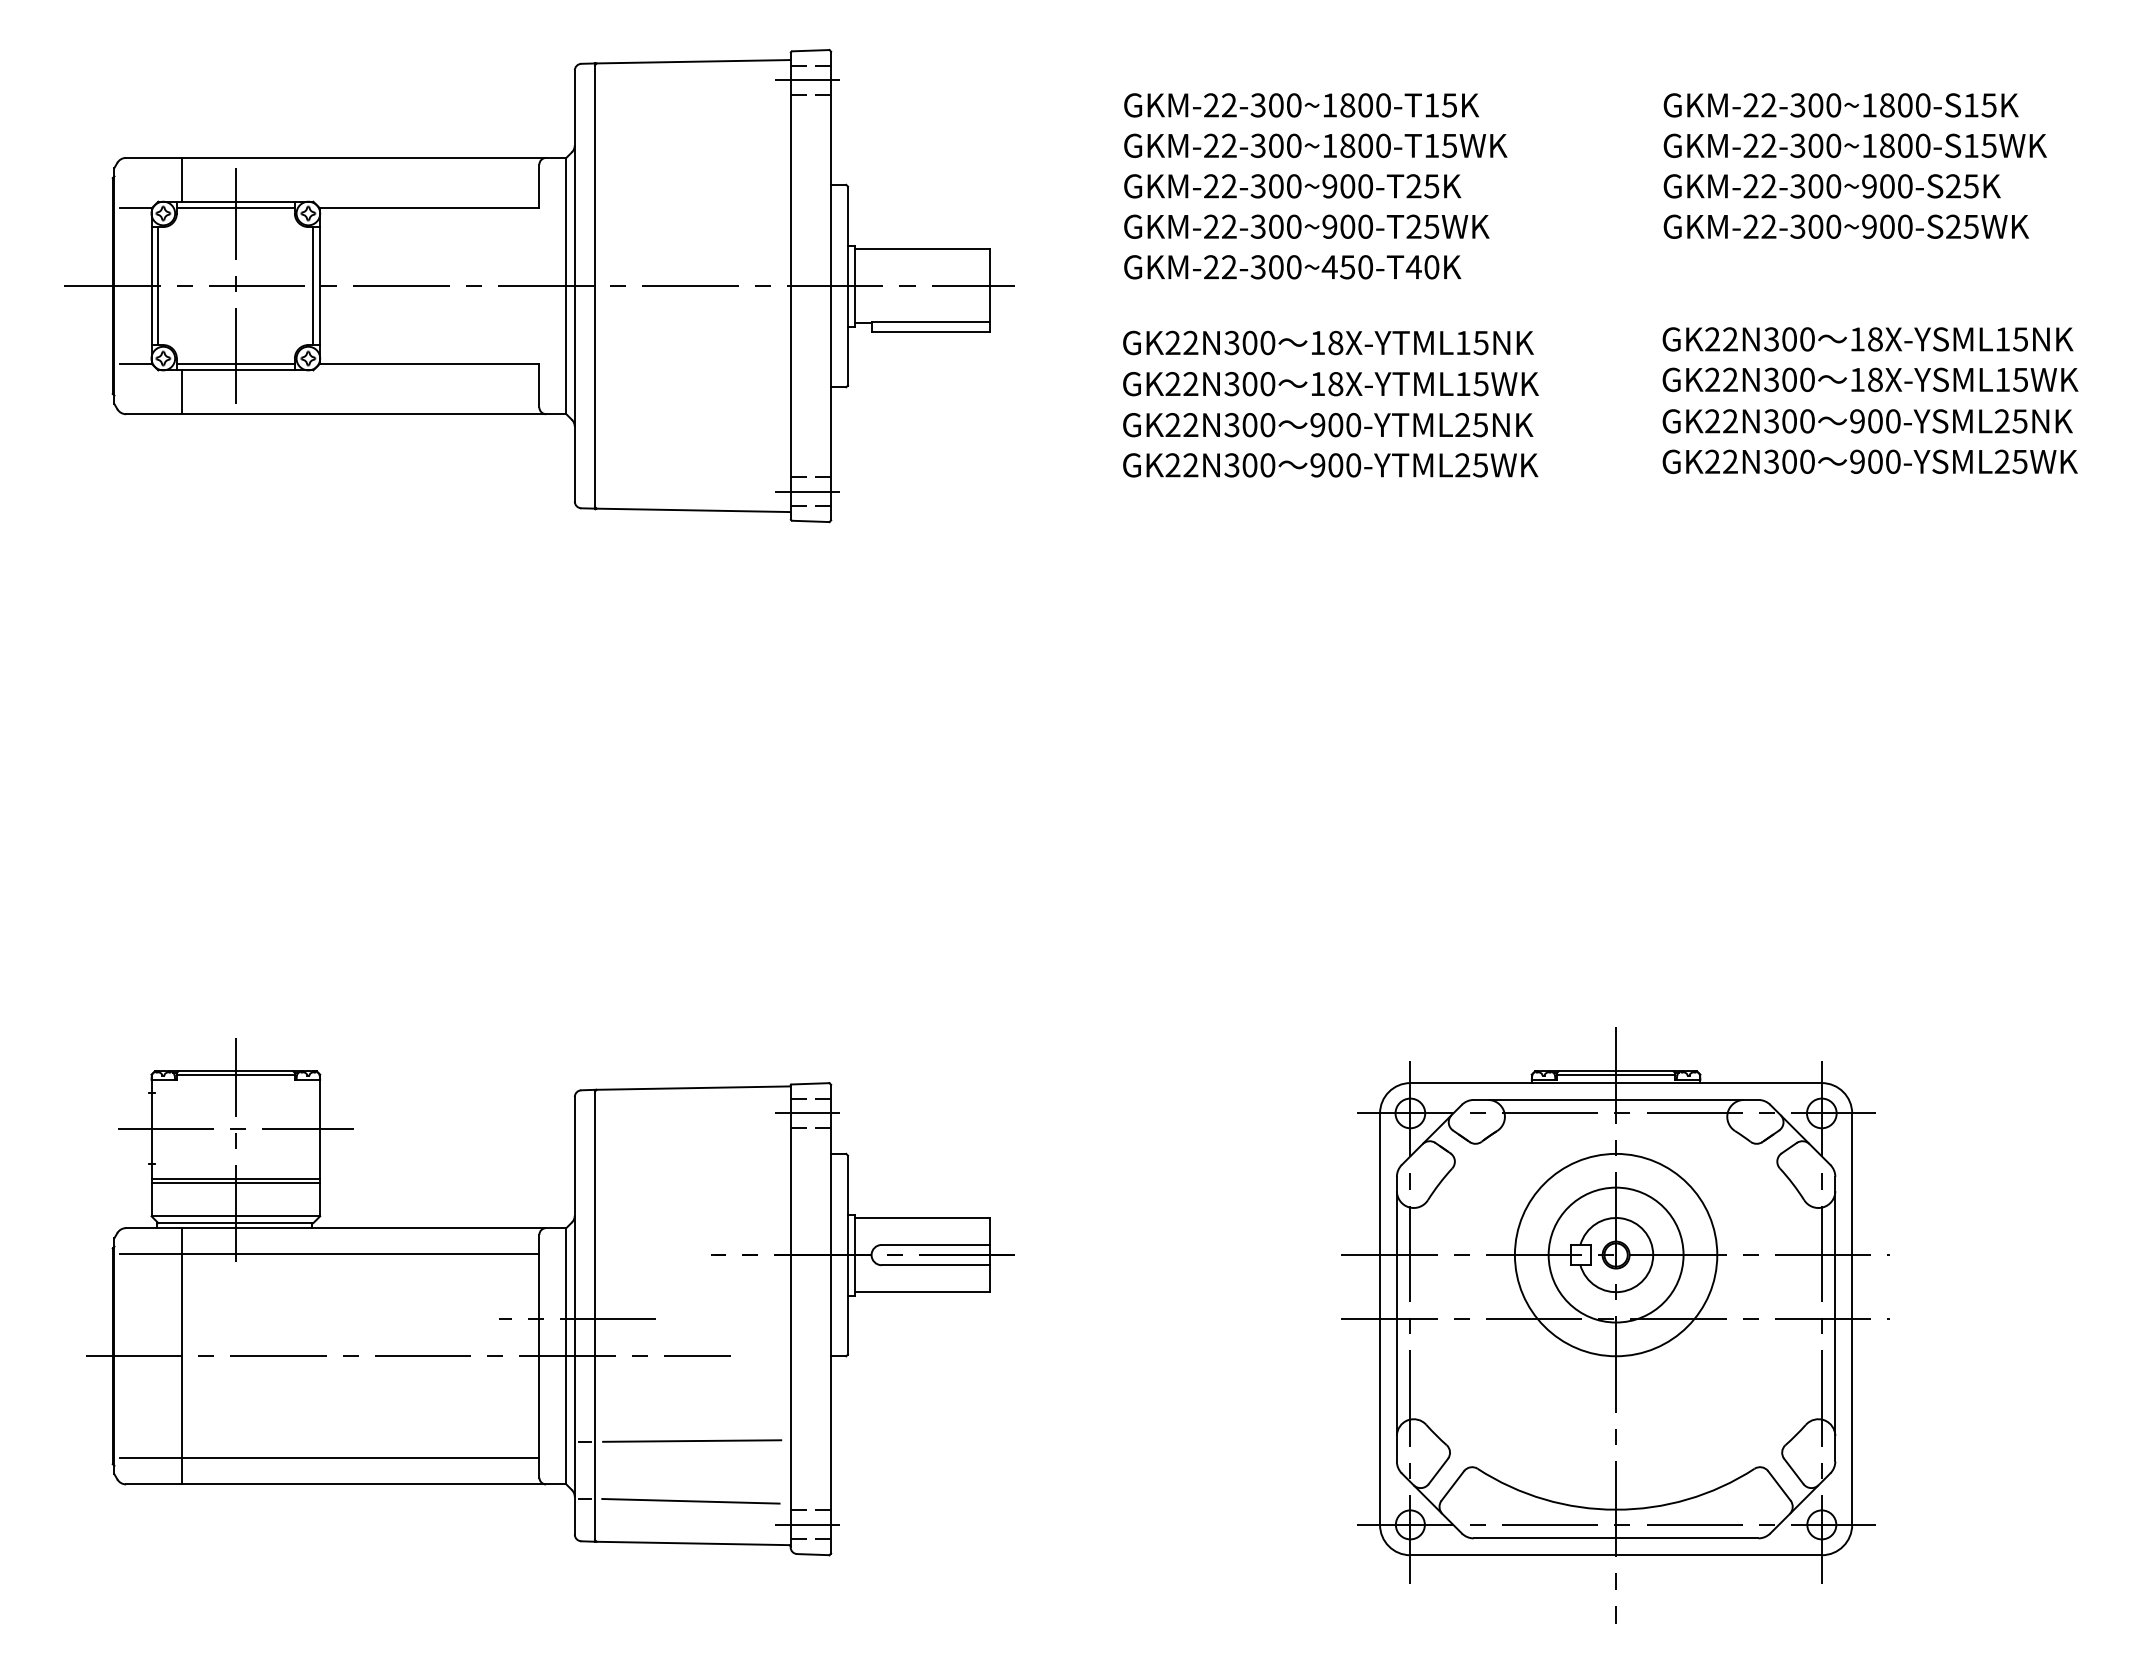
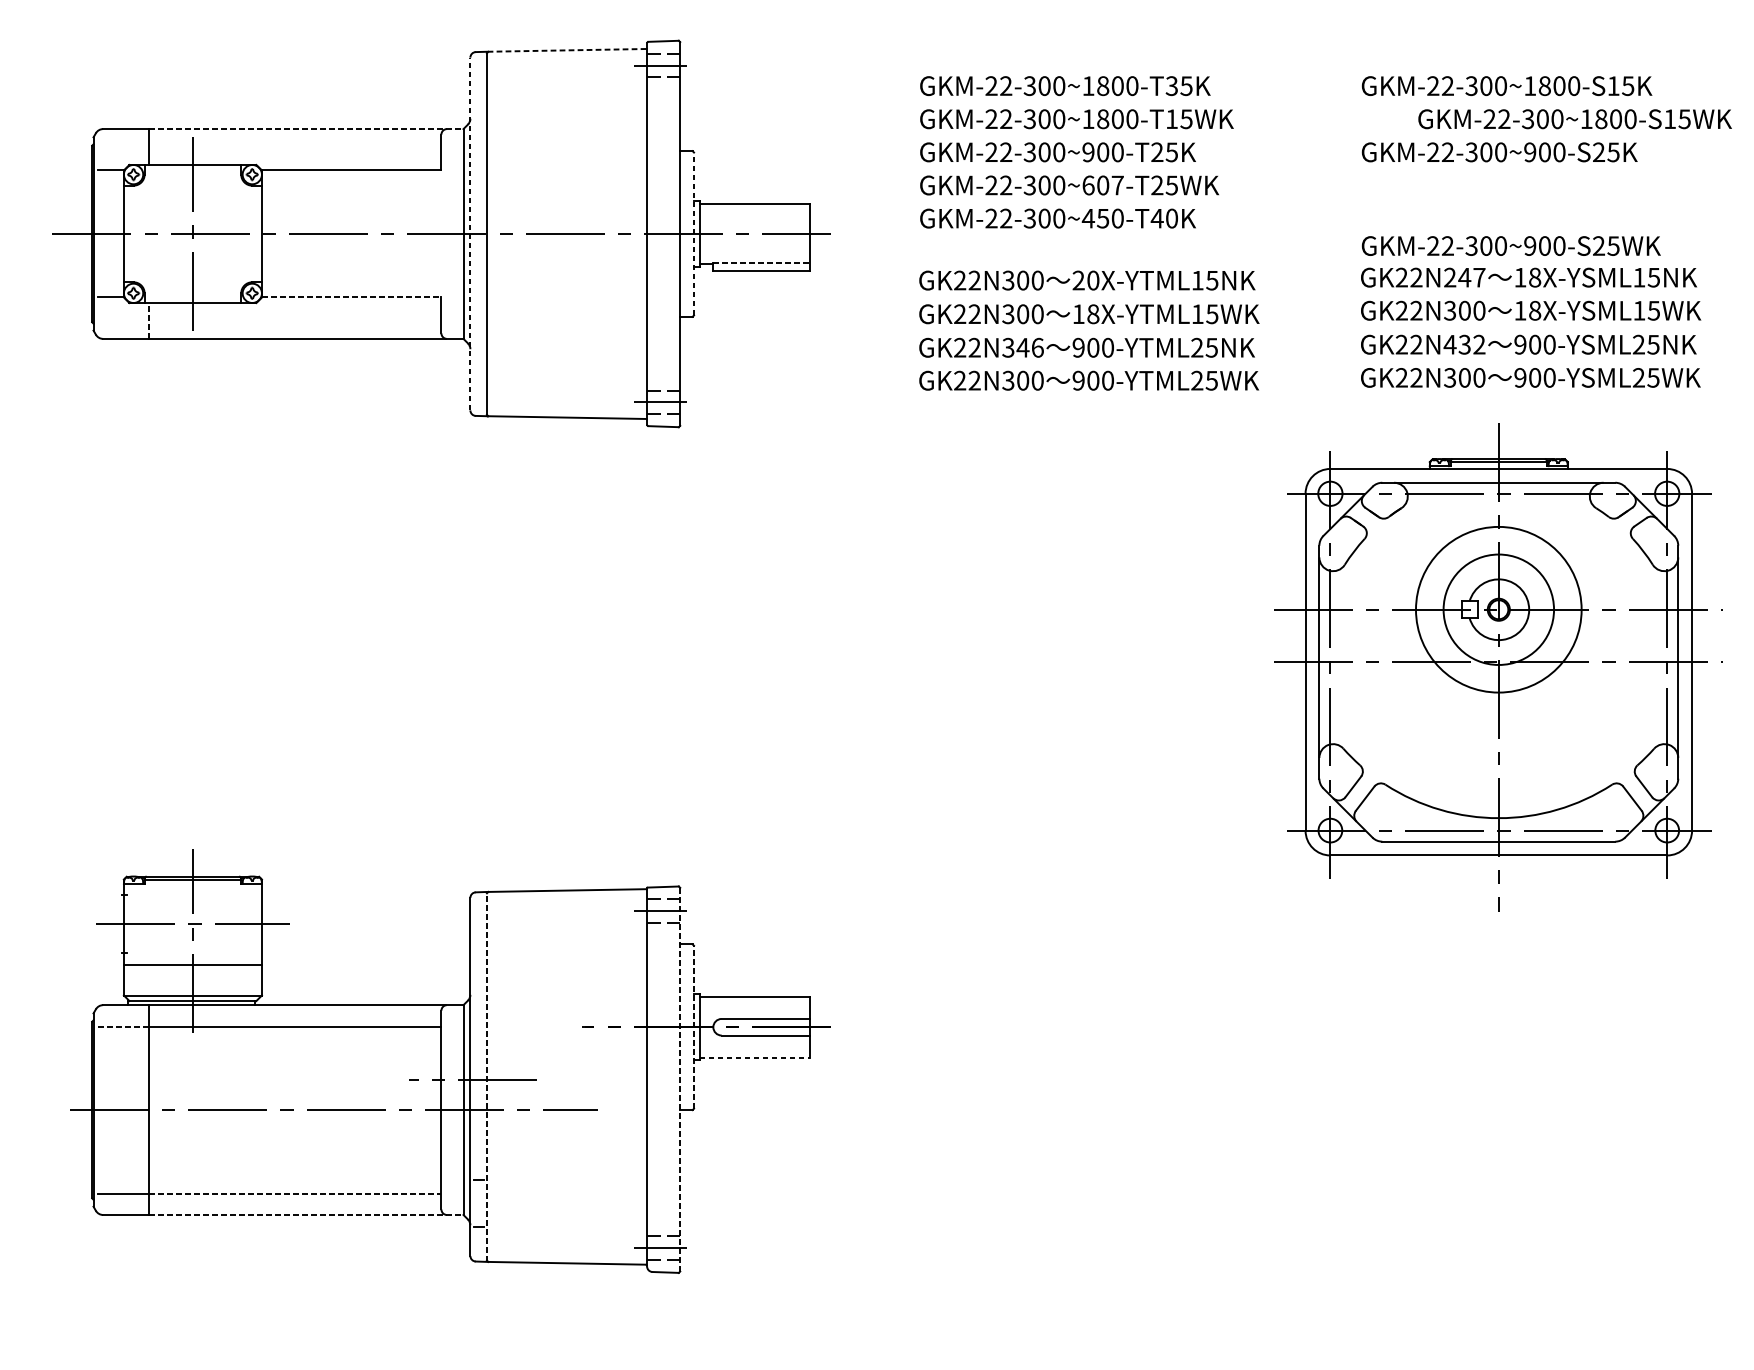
line: (693, 61) -> (567, 50), solid -> dashed
text: (1431, 105) -> (1171, 86), GKM-22-300~1800-T15K -> GKM-22-300~1800-T35K
text: (1854, 145) -> (1574, 118), moved
line: (374, 157) -> (306, 128), solid -> dashed
line: (235, 208) -> (192, 170), removed
text: (1347, 226) -> (1102, 185), GKM-22-300~900-T25WK -> GKM-22-300~607-T25WK
text: (1845, 226) -> (1510, 245), moved
line: (574, 285) -> (470, 233), solid -> dashed
line: (847, 285) -> (693, 233), solid -> dashed
line: (158, 286) -> (129, 234), removed
line: (313, 286) -> (256, 234), removed
line: (931, 321) -> (762, 263), solid -> dashed
text: (1789, 339) -> (1464, 277), GK22N300 -> GK22N247
text: (1326, 342) -> (1085, 280), 18X-YTML15NK -> 20X-YTML15NK
line: (235, 363) -> (192, 297), removed
line: (429, 363) -> (351, 297), solid -> dashed
line: (181, 392) -> (148, 321), solid -> dashed
text: (1788, 421) -> (1463, 344), GK22N300 -> GK22N432
text: (1258, 425) -> (1030, 348), GK22N300 -> GK22N346
line: (235, 1182) -> (192, 967), removed
line: (151, 1254) -> (123, 1026), solid -> dashed
line: (847, 1254) -> (693, 1026), solid -> dashed
line: (922, 1292) -> (755, 1057), solid -> dashed
line: (595, 1315) -> (487, 1076), solid -> dashed
line: (831, 1319) -> (680, 1079), solid -> dashed
part: (1615, 1325) -> (1498, 667), moved
line: (692, 1440) -> (566, 1179), removed
line: (360, 1458) -> (294, 1193), solid -> dashed
line: (374, 1484) -> (306, 1215), solid -> dashed
line: (690, 1500) -> (565, 1228), removed

